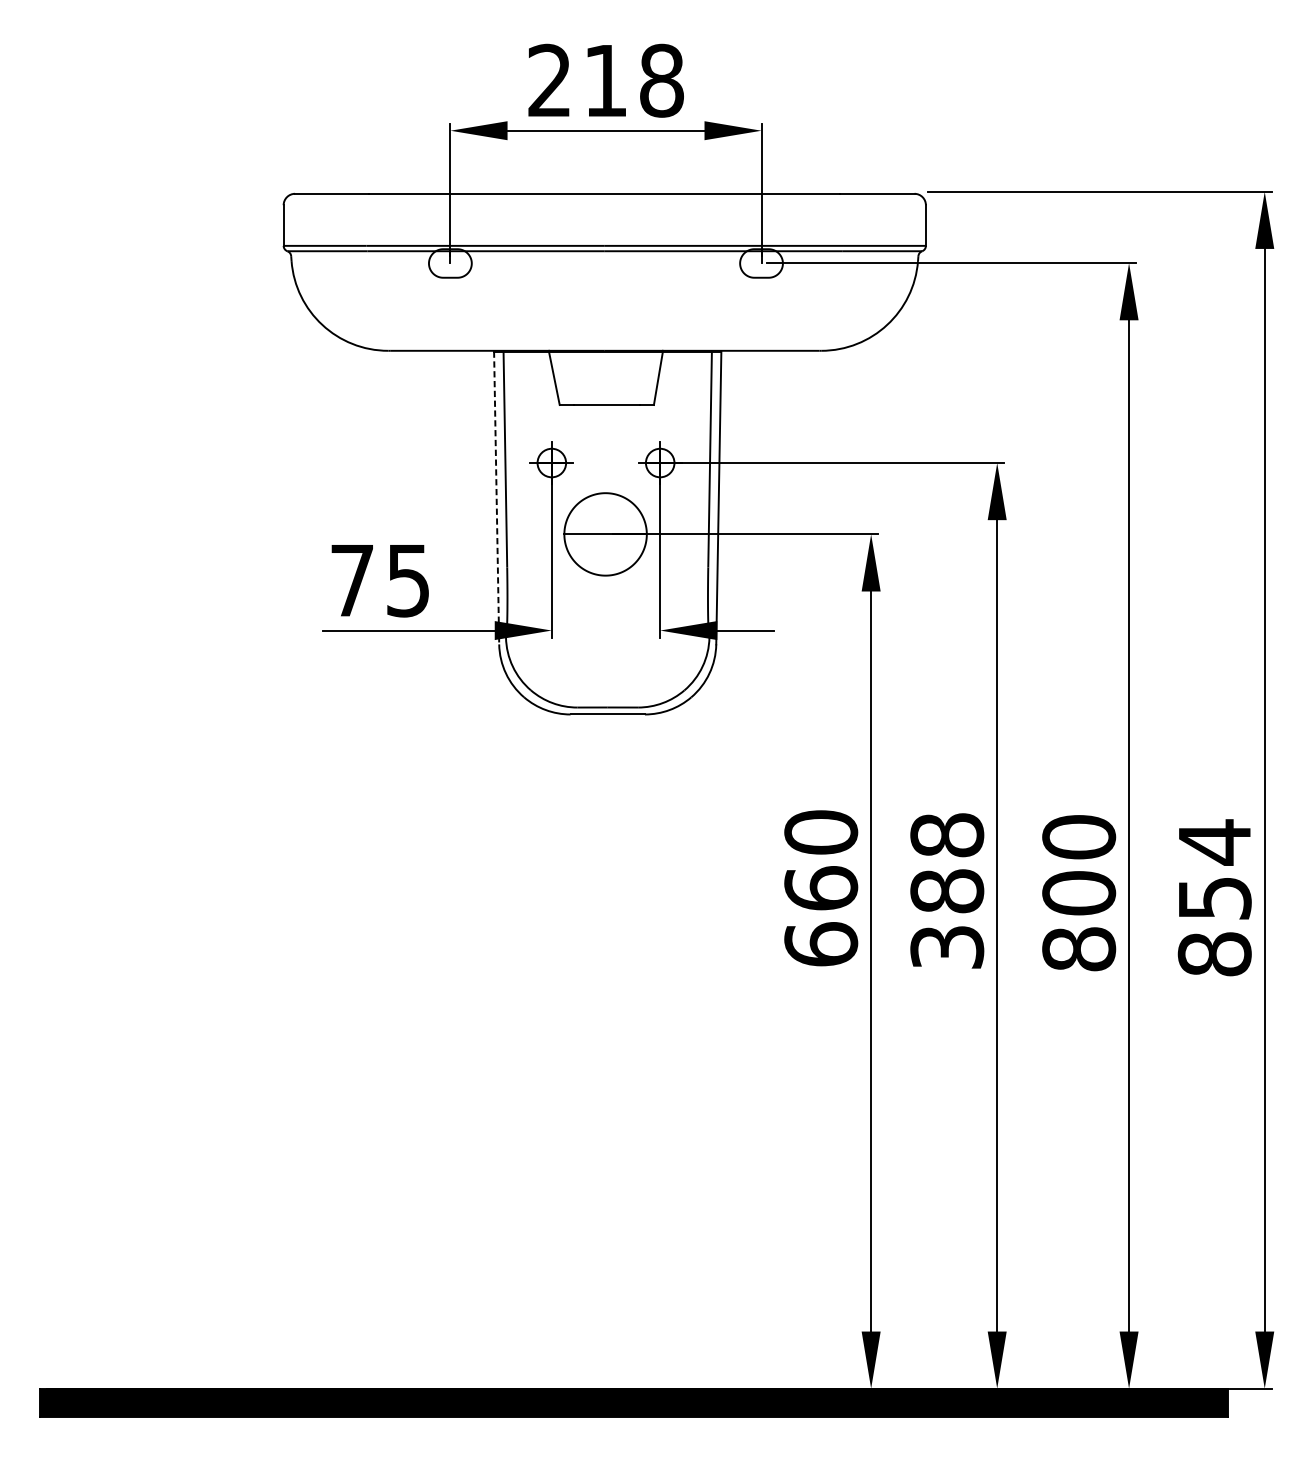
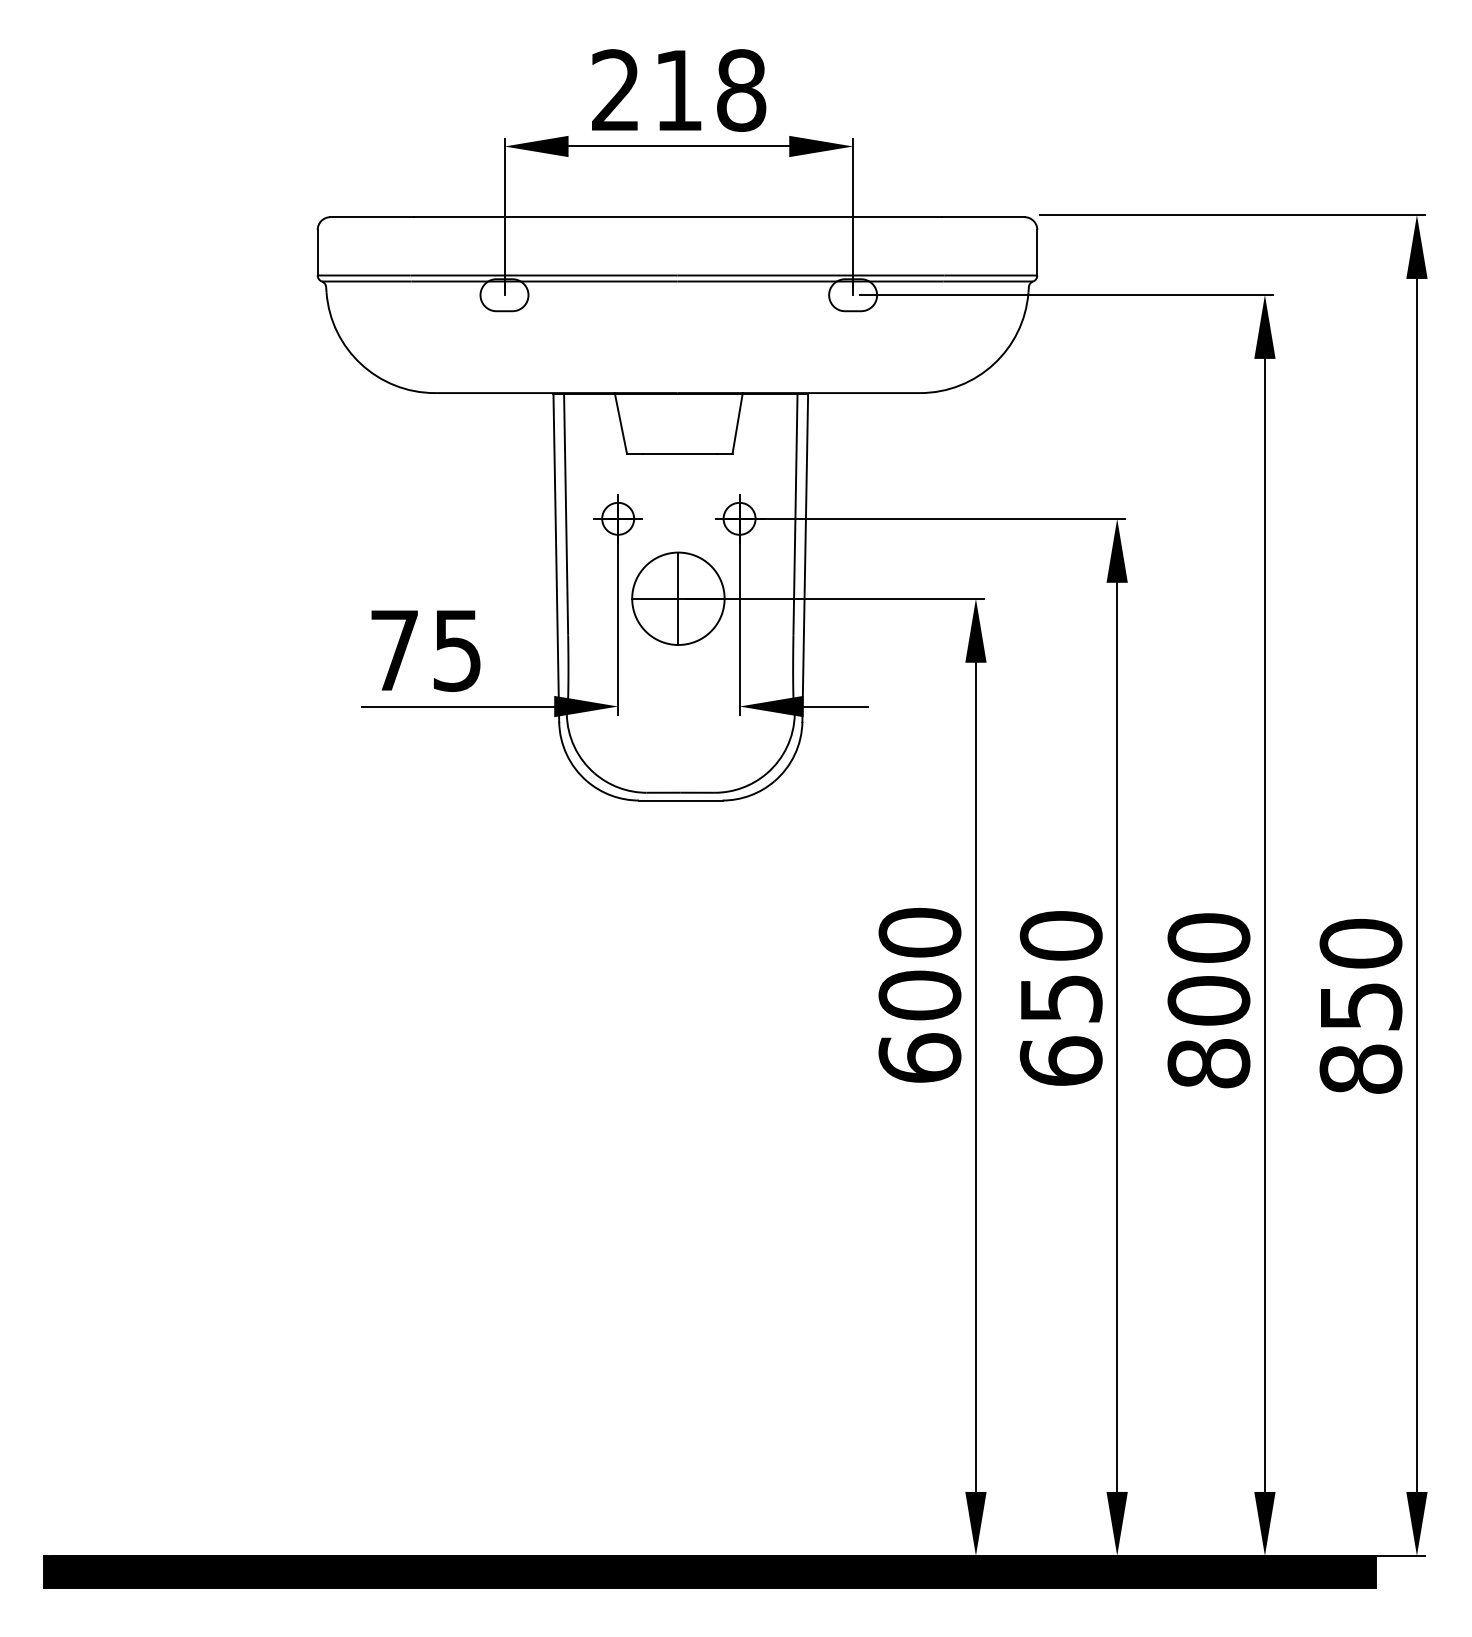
line: (496, 498) -> (556, 558), dashed -> solid
line: (605, 534) -> (678, 598), added
text: (1214, 842) -> (1360, 943), 854 -> 850
text: (820, 888) -> (919, 995), 660 -> 600
text: (946, 891) -> (1060, 998), 388 -> 650

